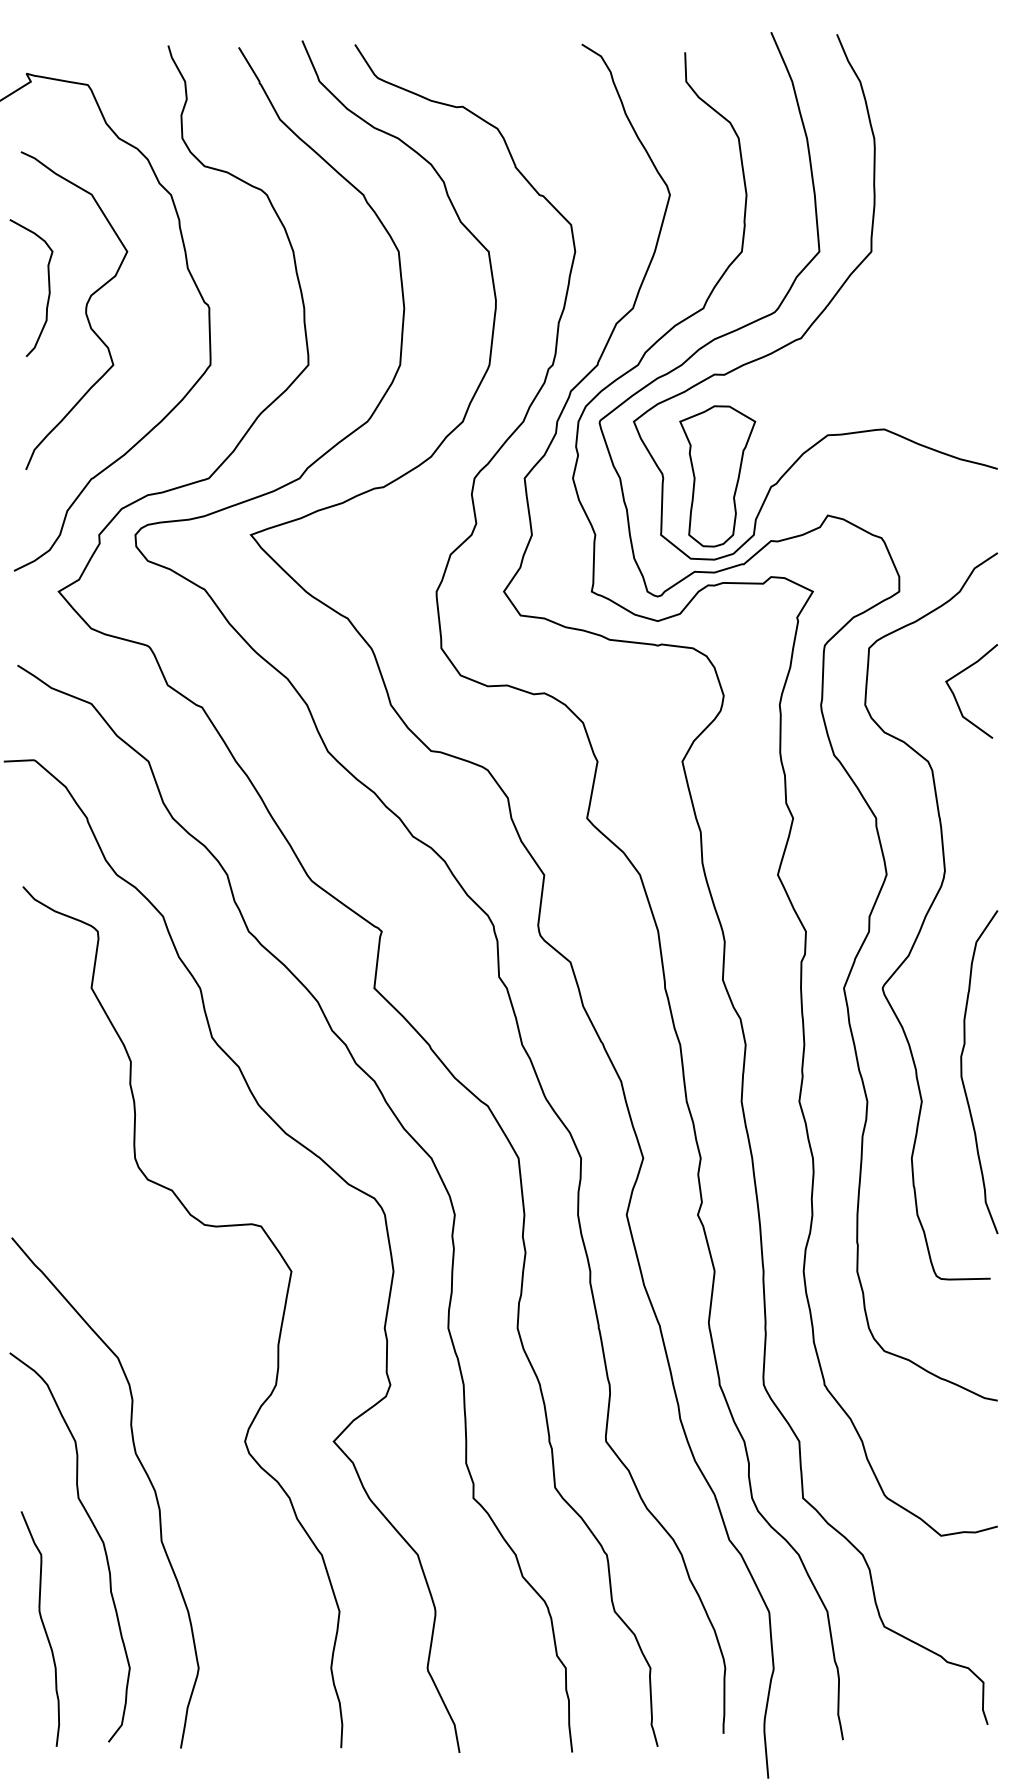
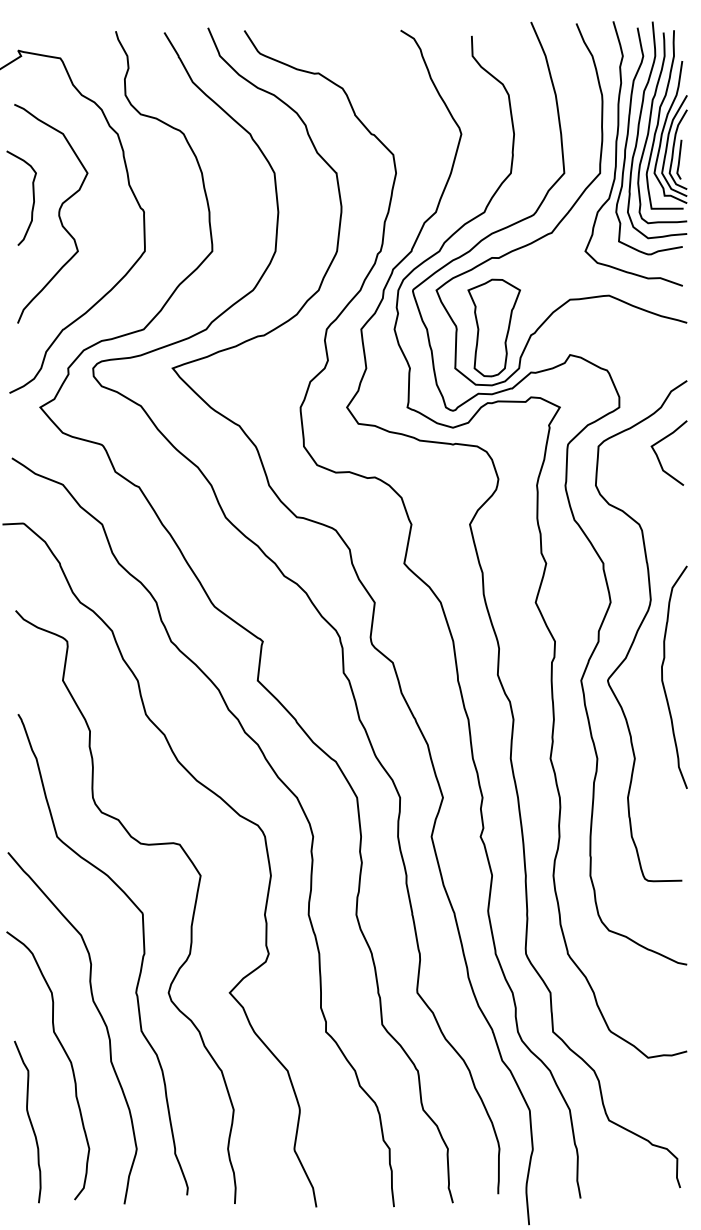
part: (922, 223) -> (635, 153), added
curve: (956, 696) -> (658, 456), moved
curve: (963, 1073) -> (663, 678), moved
curve: (205, 1393) -> (141, 959), added

